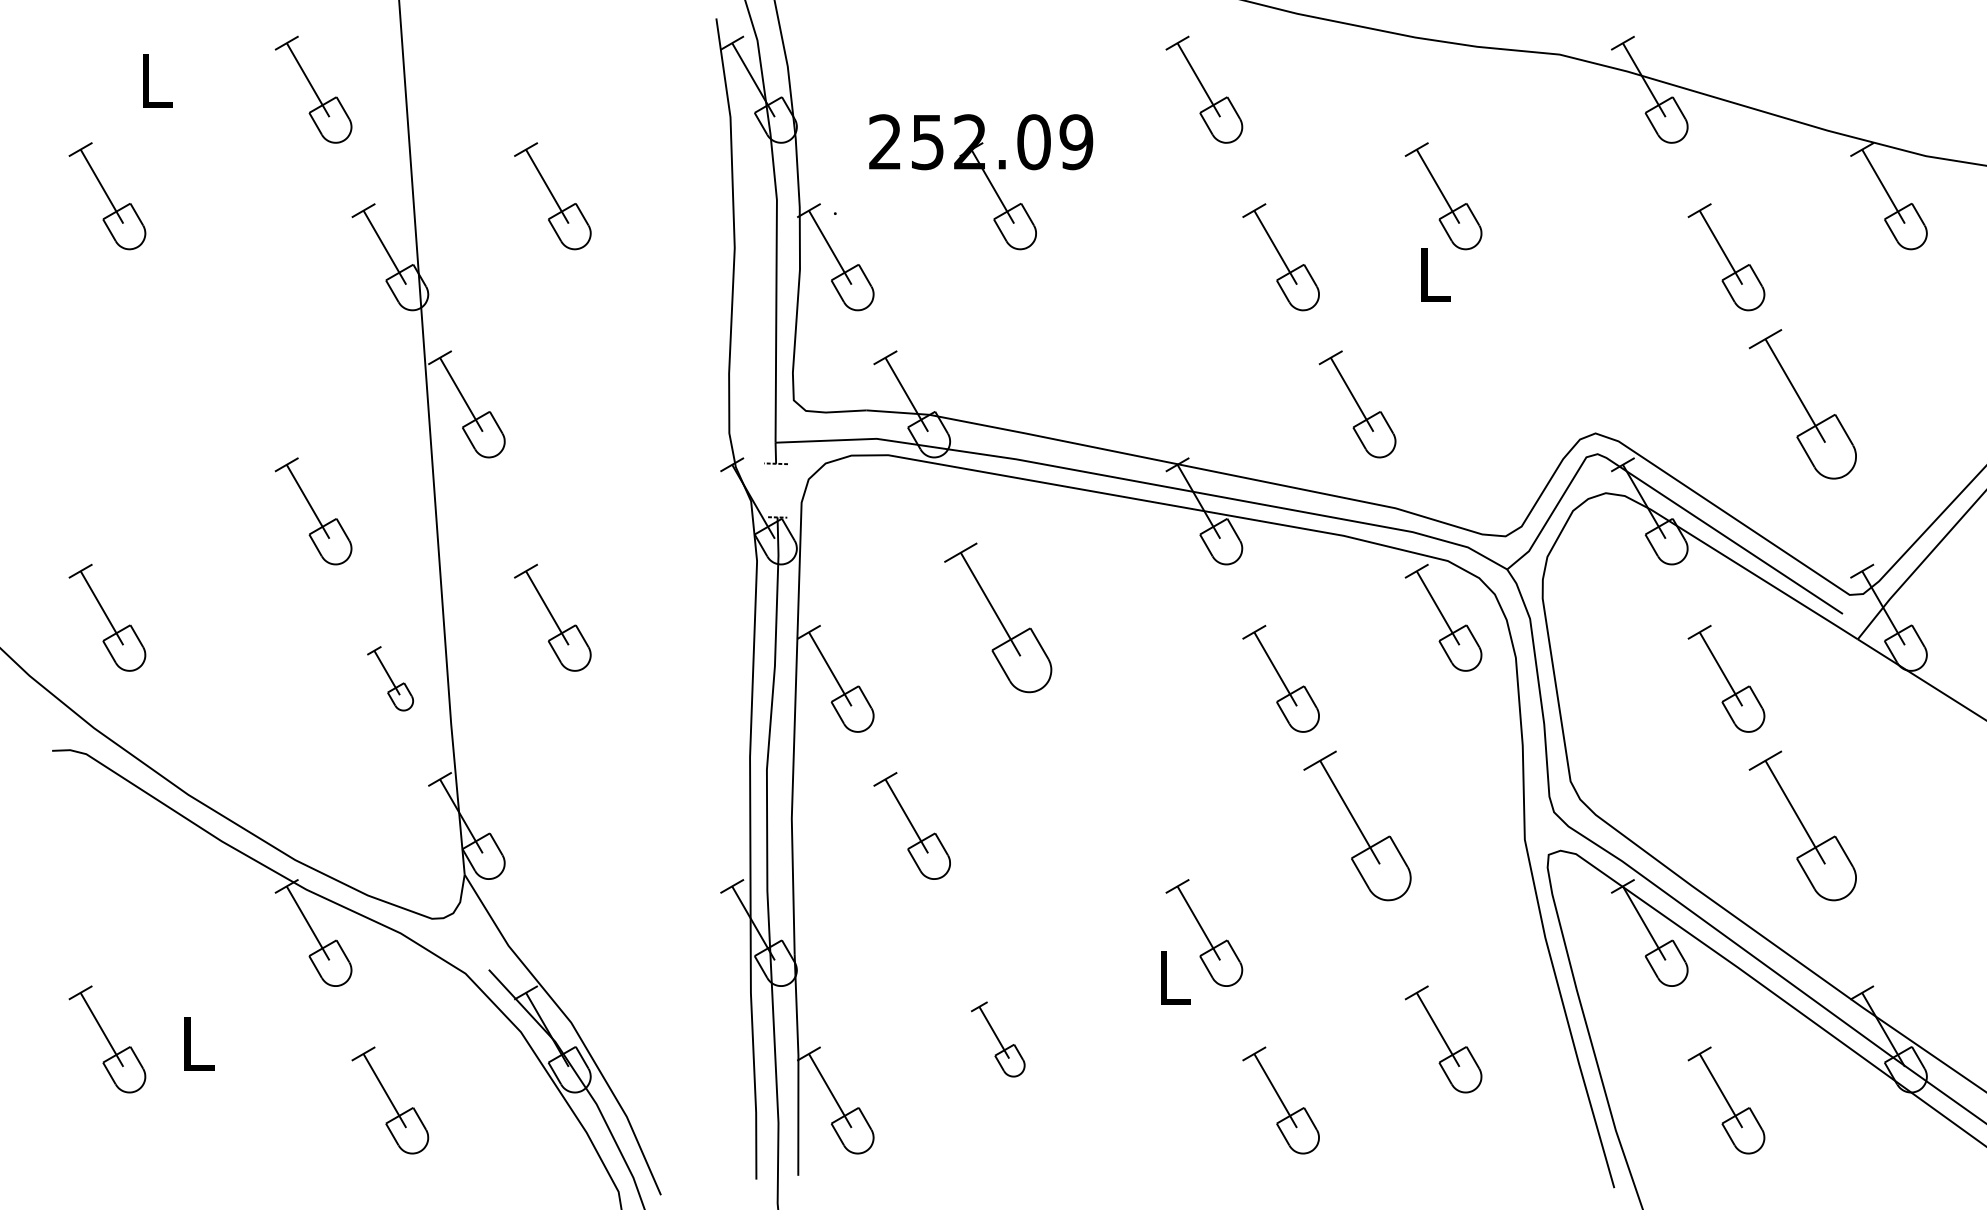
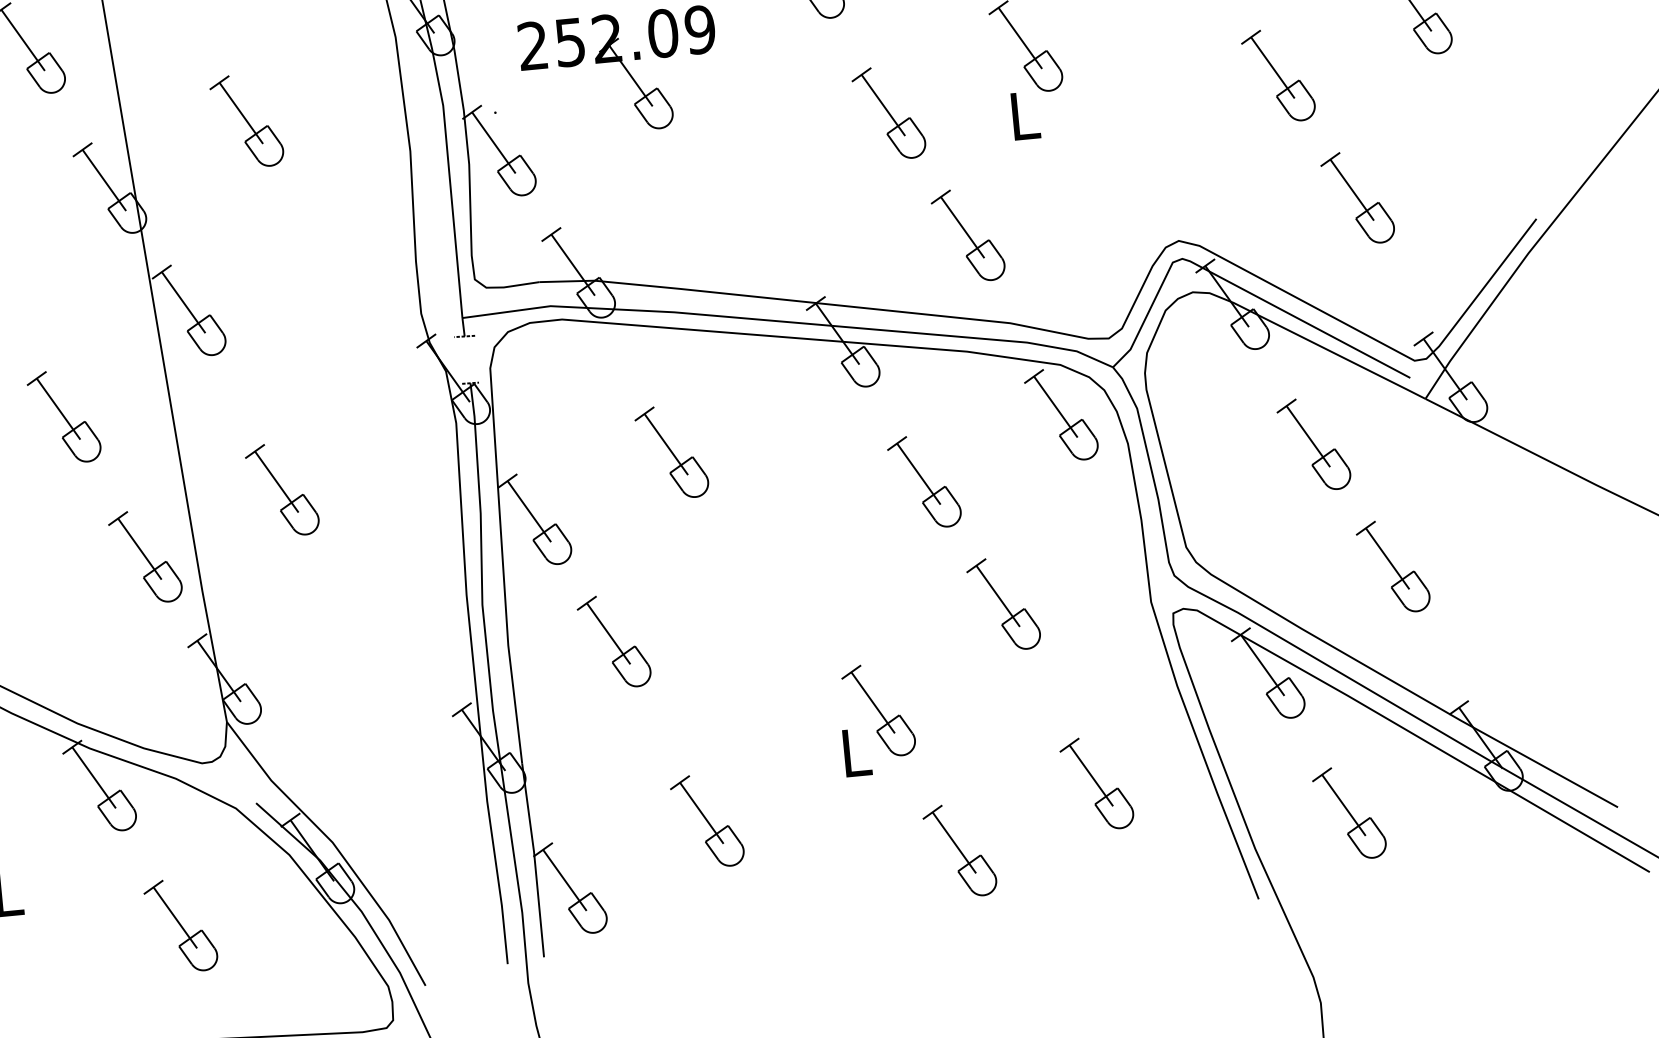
part: (1802, 404) -> (1357, 198), size x0.71
part: (997, 617) -> (671, 452), size x0.71
part: (390, 678) -> (145, 556), size x1.67
part: (1357, 825) -> (1003, 603), size x0.71
part: (1802, 825) -> (1392, 566), size x0.71
part: (997, 1039) -> (706, 821), size x1.43

